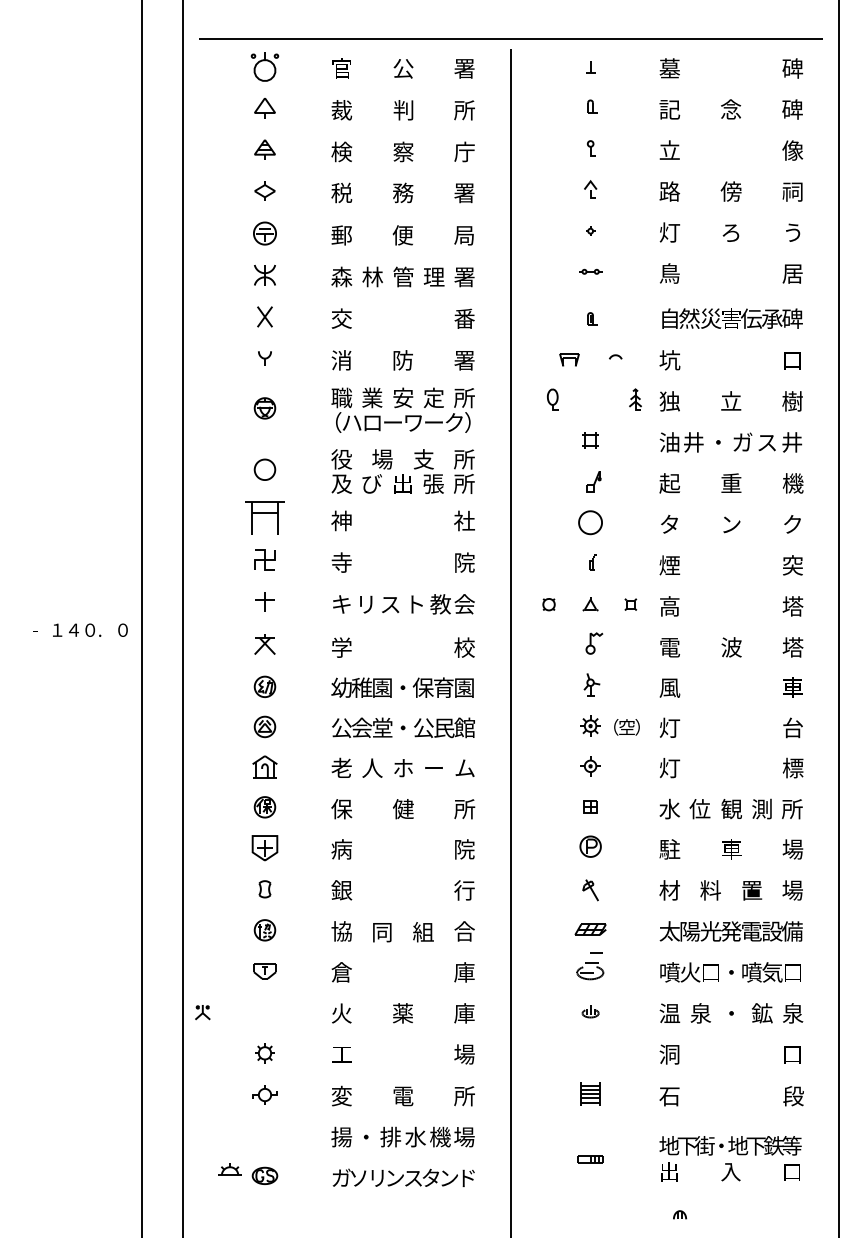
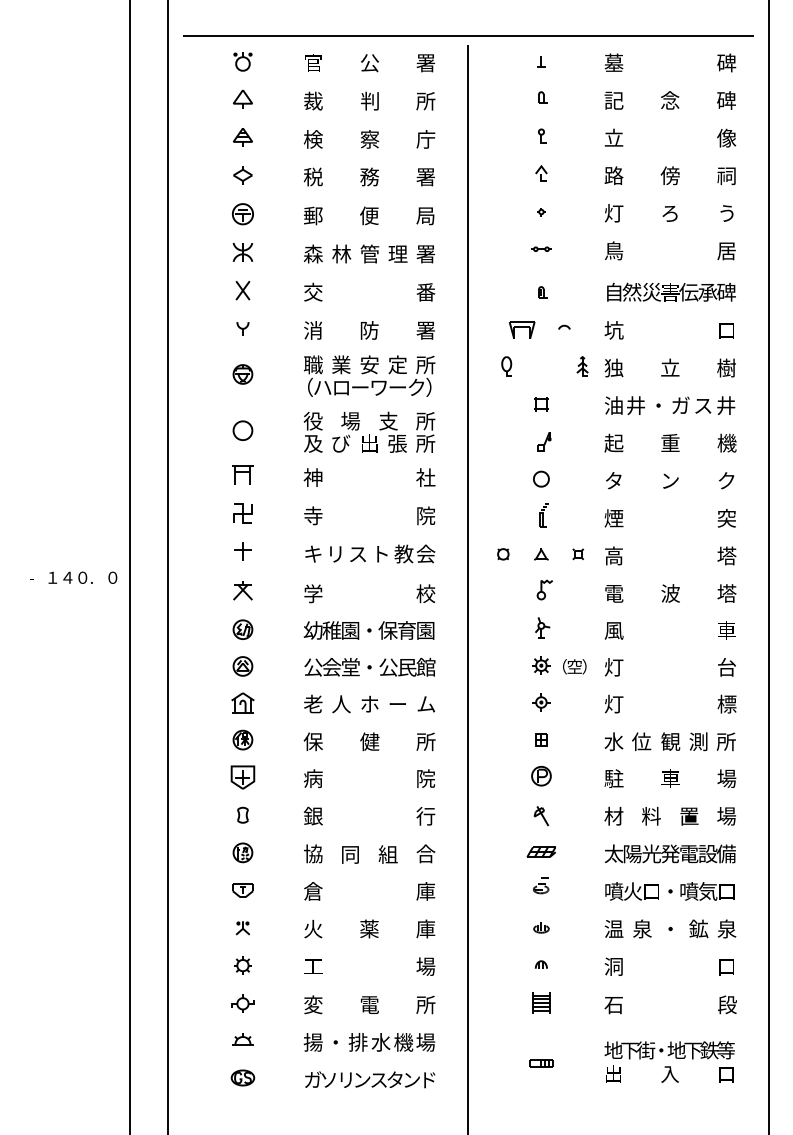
part: (264, 66) -> (242, 61), size x0.71
part: (568, 359) -> (521, 329), size x1.43
part: (264, 517) -> (242, 474), size x0.62
part: (590, 521) -> (541, 478), size x0.71
part: (592, 562) -> (543, 515), size x1.67
part: (589, 965) -> (540, 885), size x0.62
part: (202, 1012) -> (242, 928), moved
part: (229, 1169) -> (242, 1039), moved
part: (679, 1214) -> (540, 964), moved

